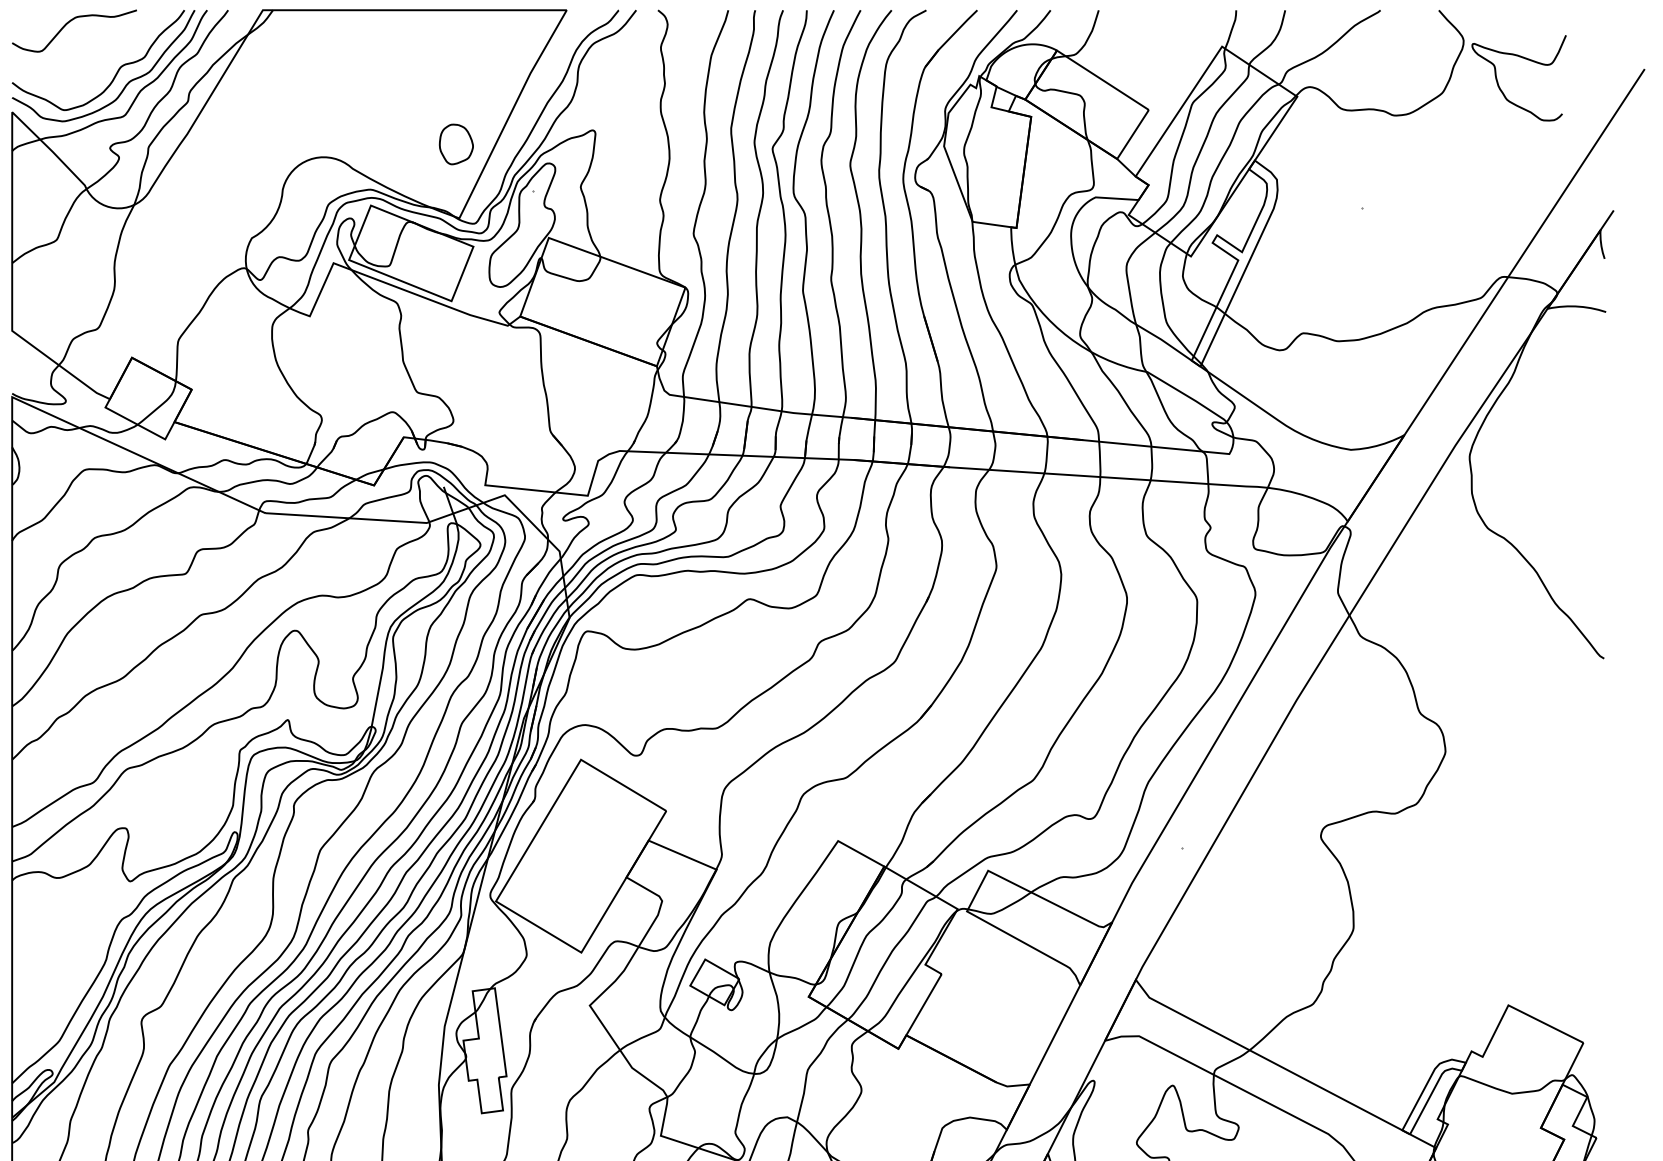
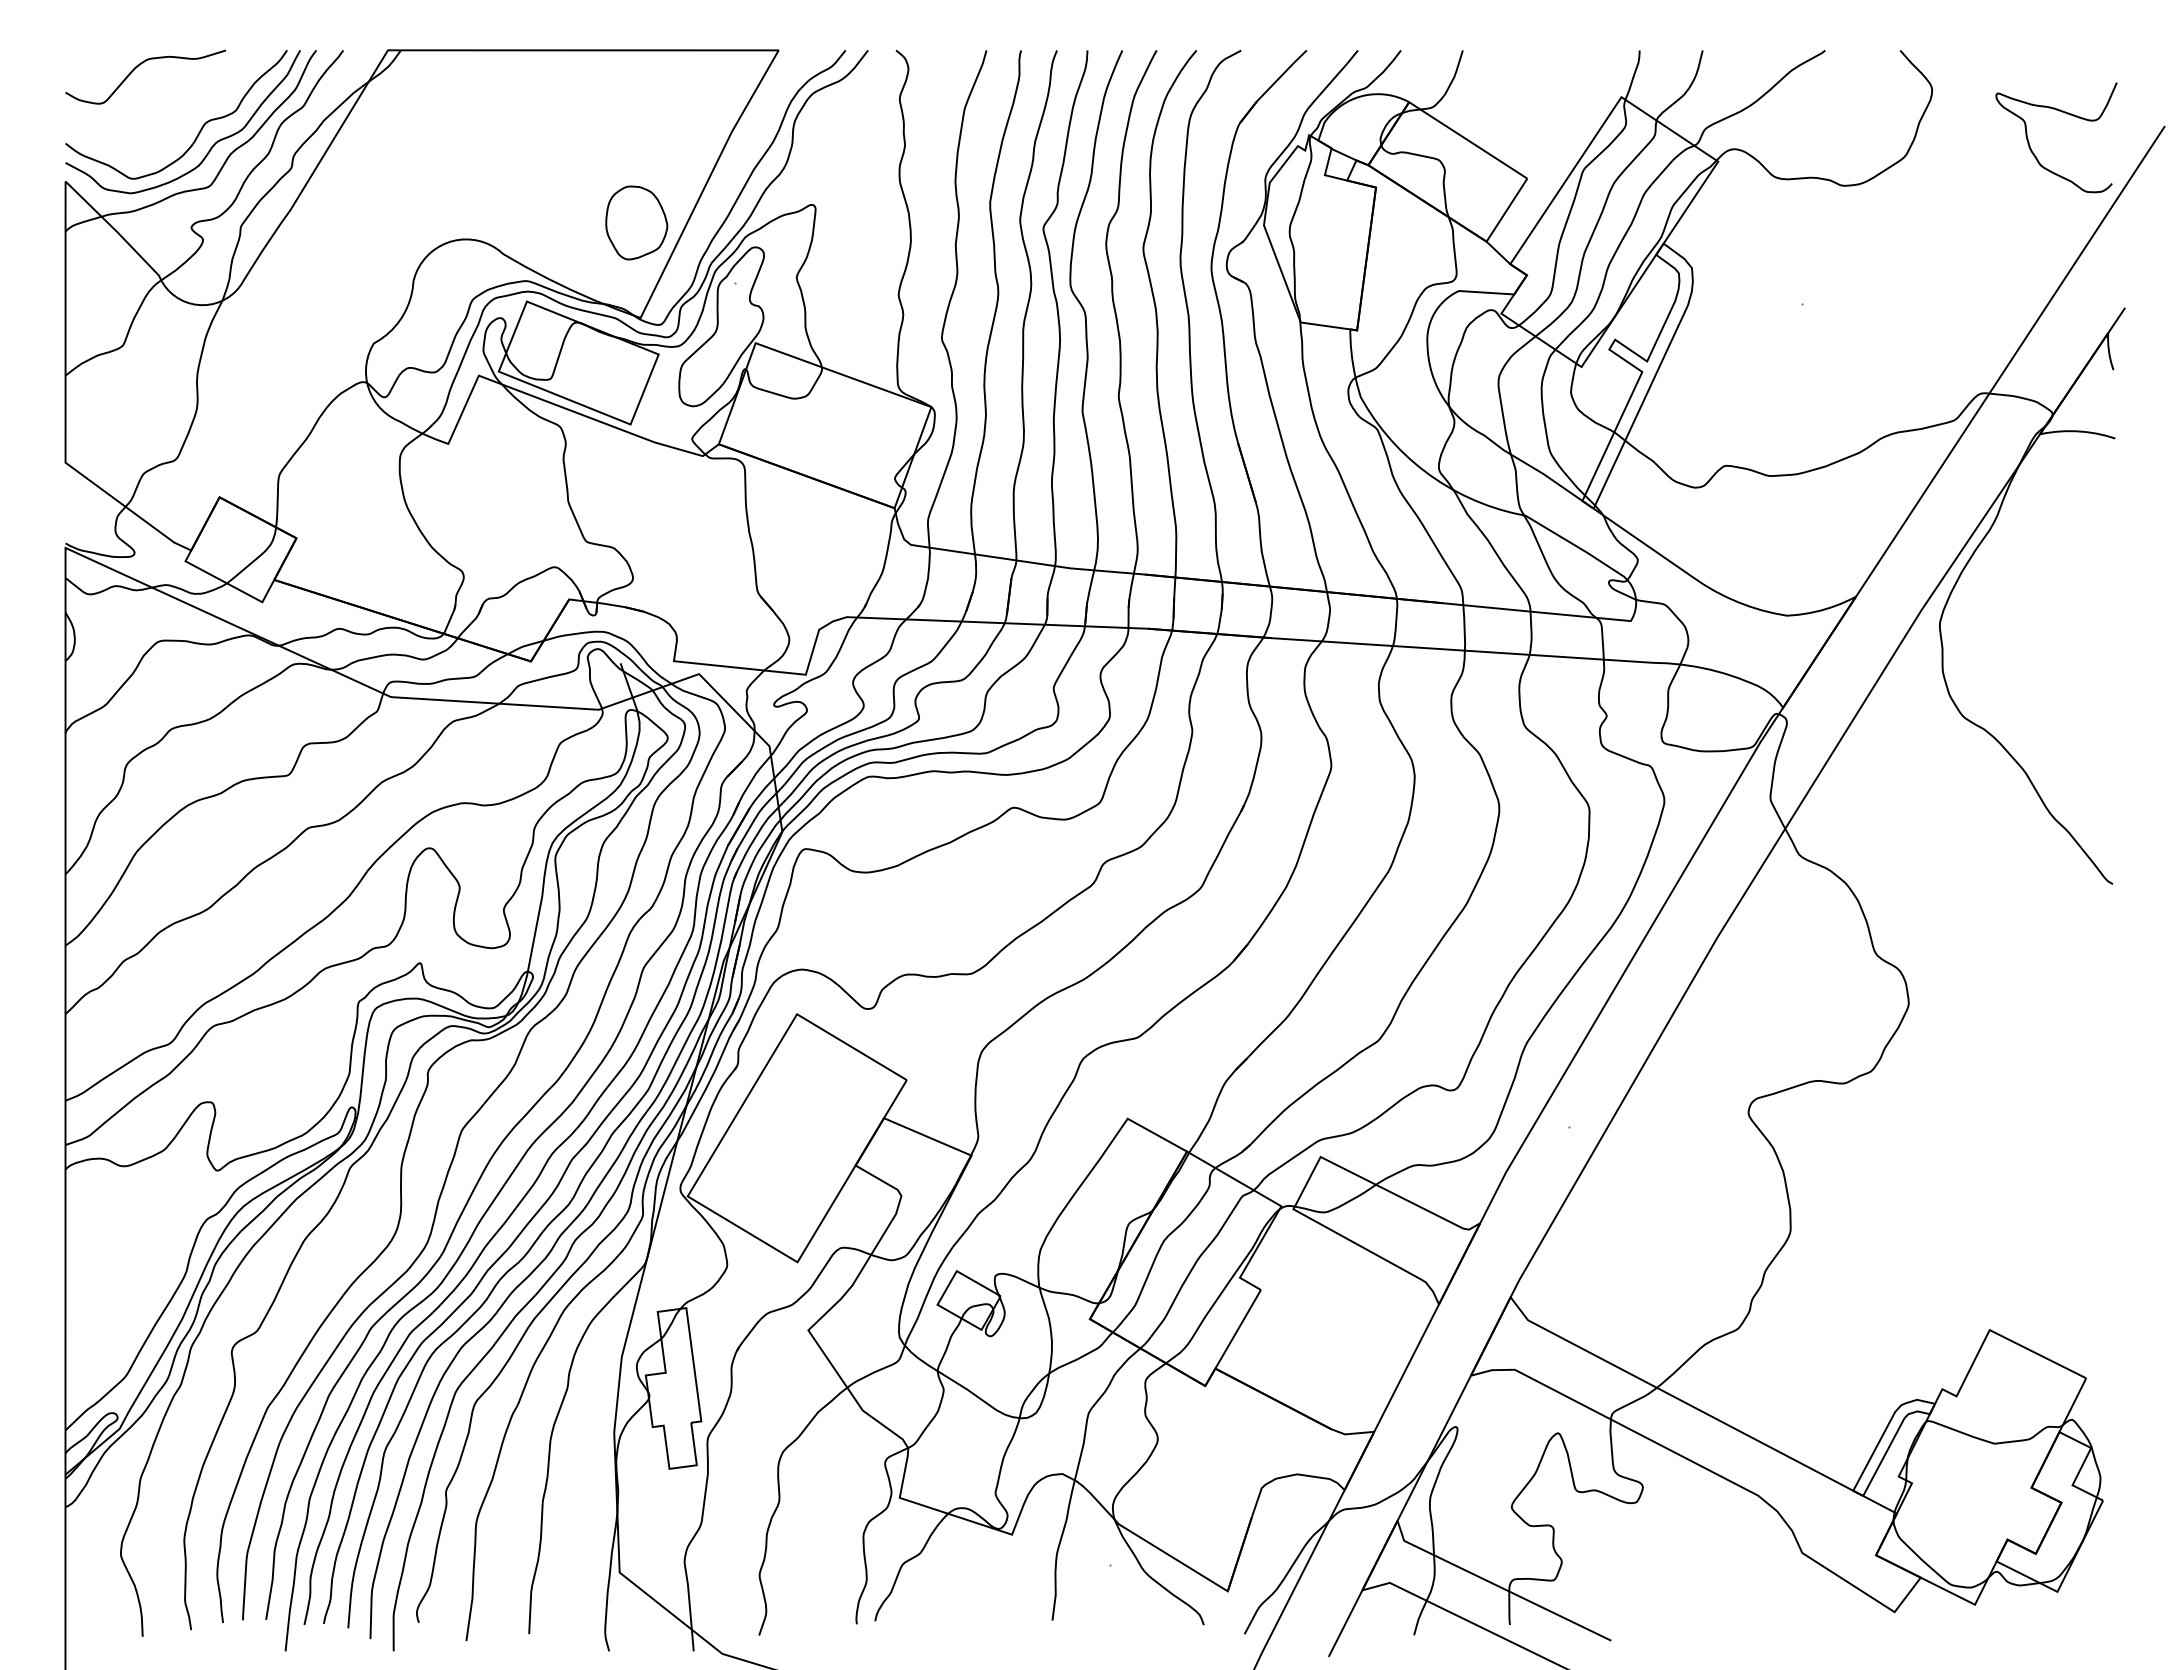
curve: (1525, 59) -> (2064, 113), moved
part: (456, 144) -> (636, 222), size x1.43

